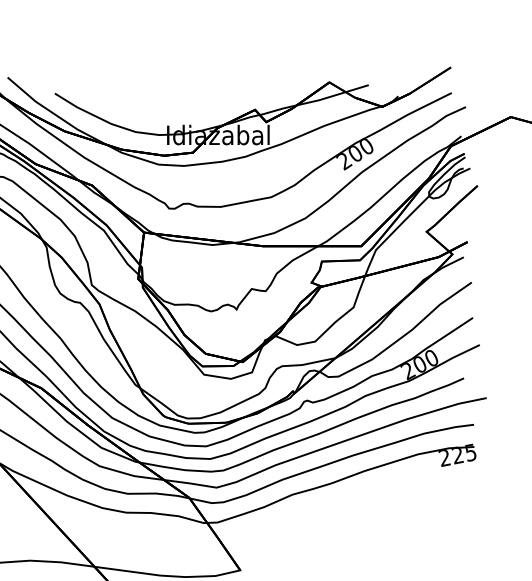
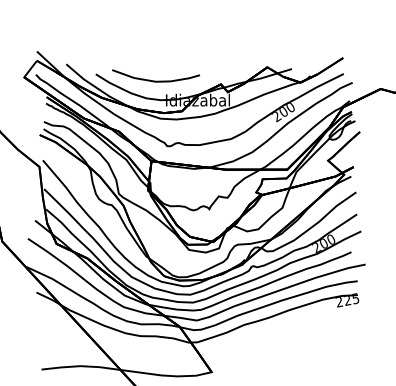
curve: (150, 103) -> (155, 80), added

